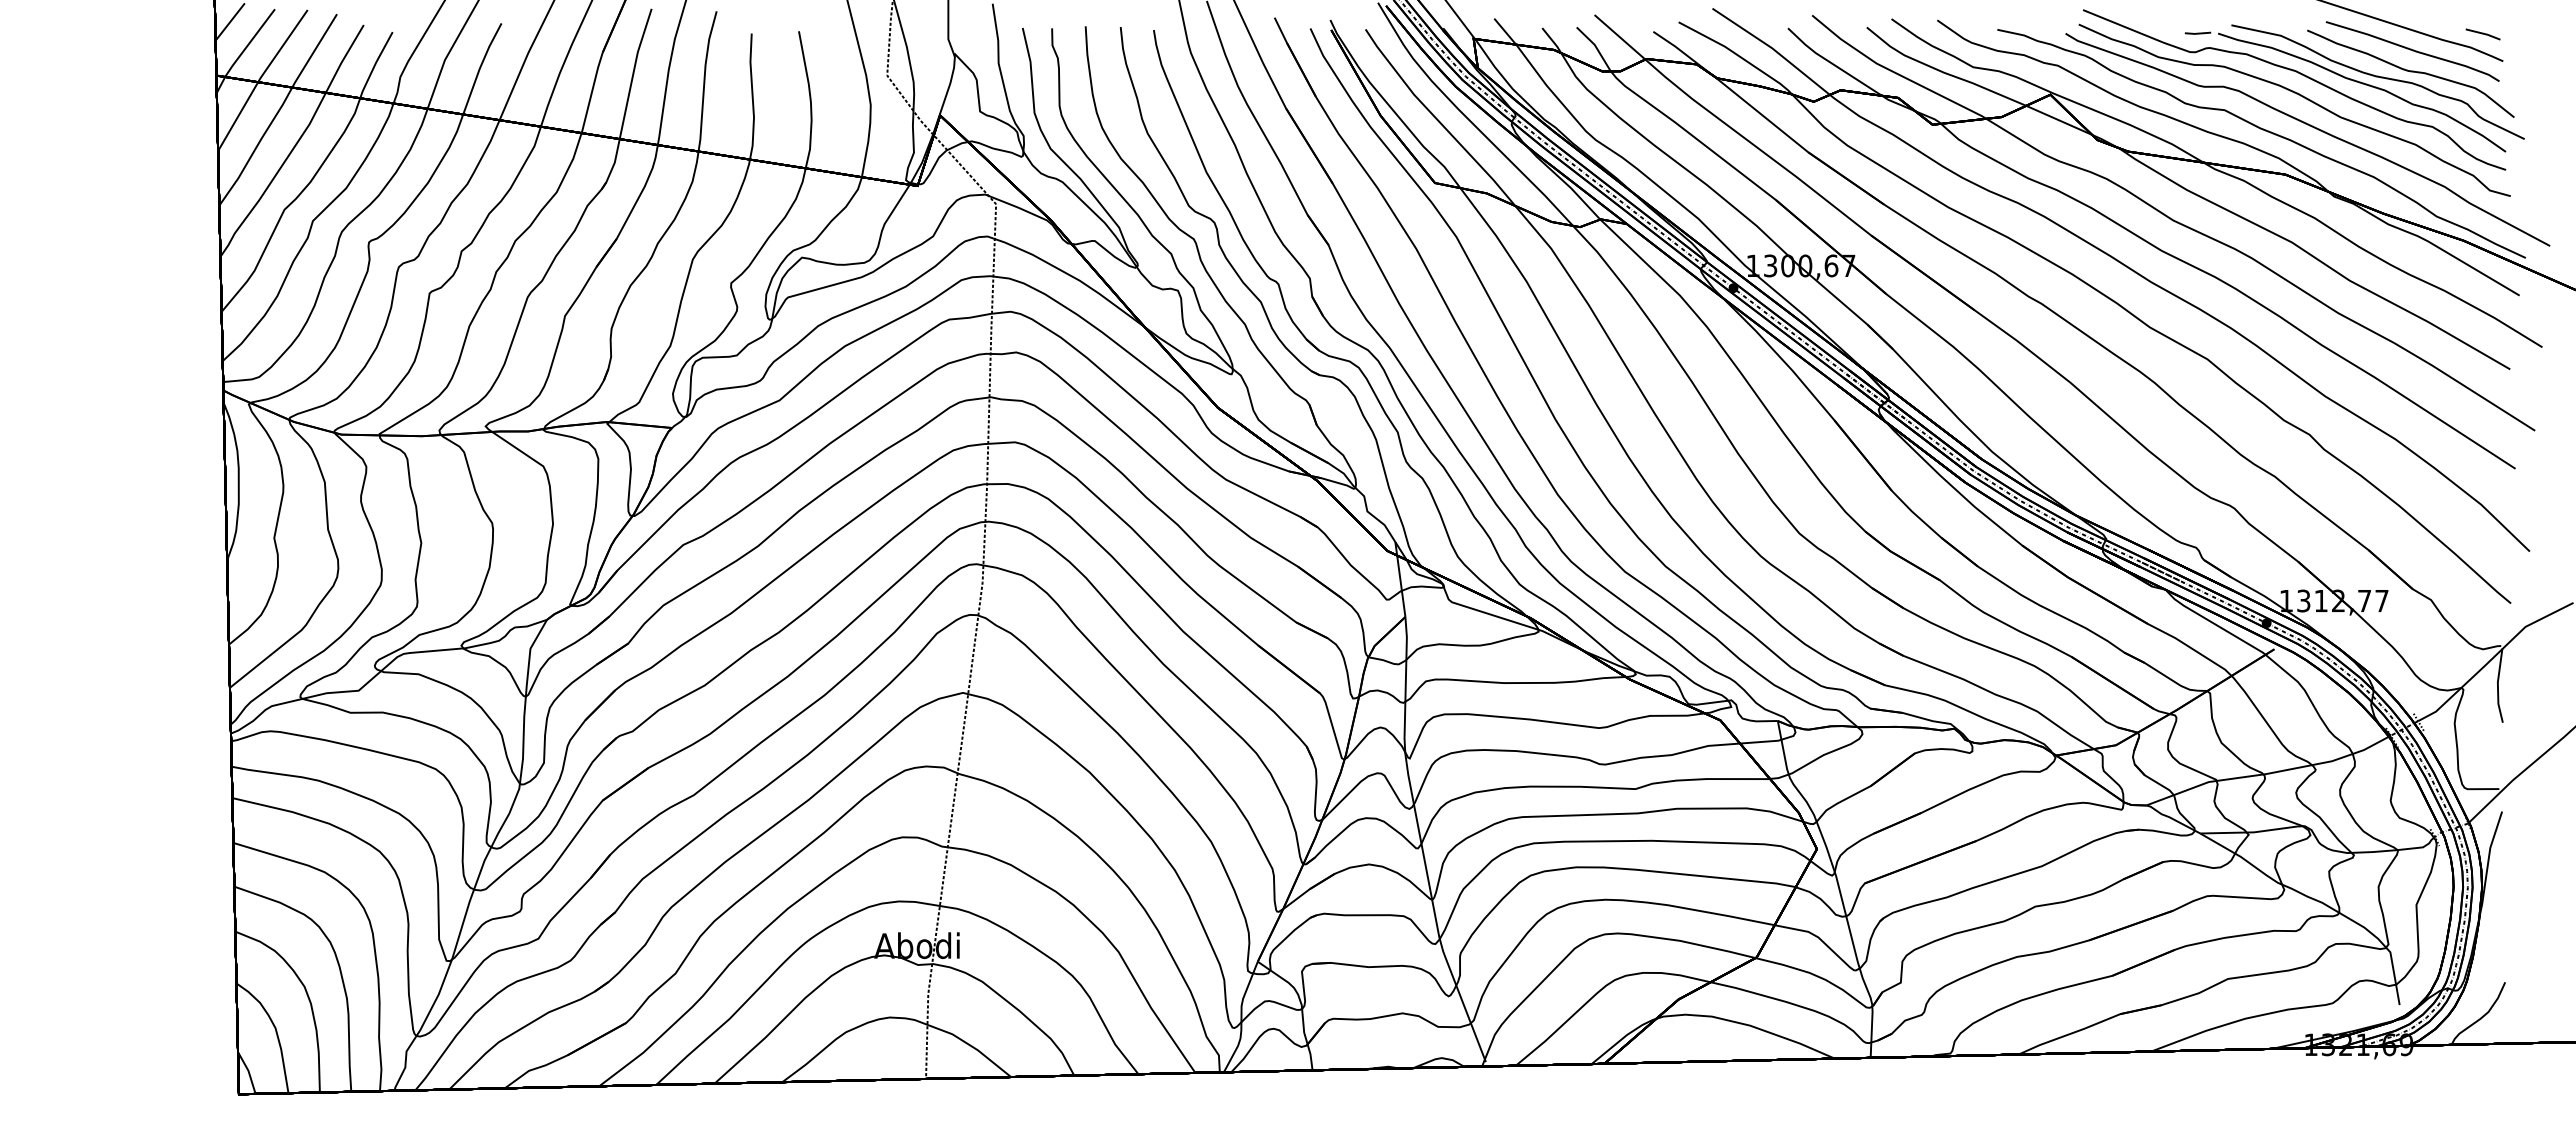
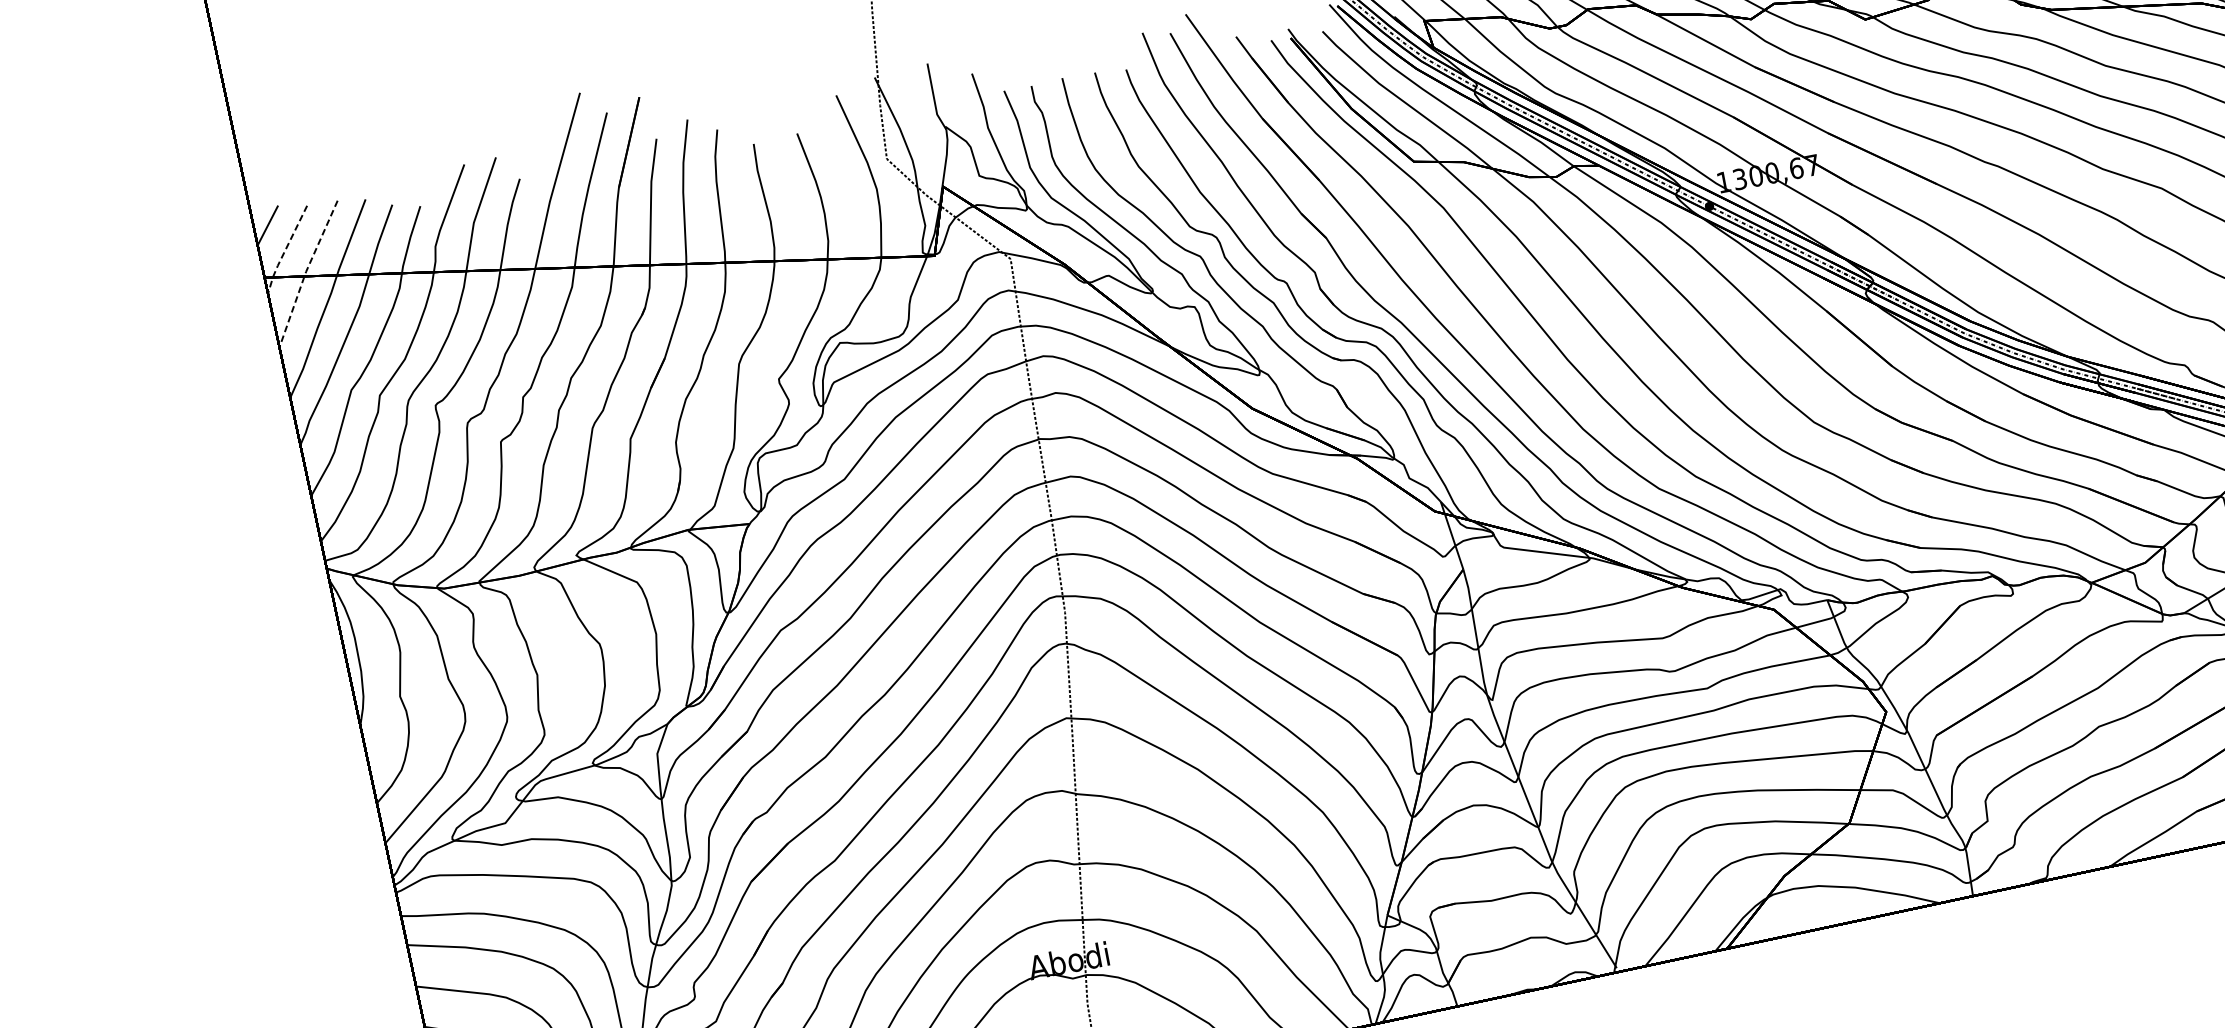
line: (243, 51) -> (285, 250), solid -> dashed
line: (260, 78) -> (305, 272), solid -> dashed

